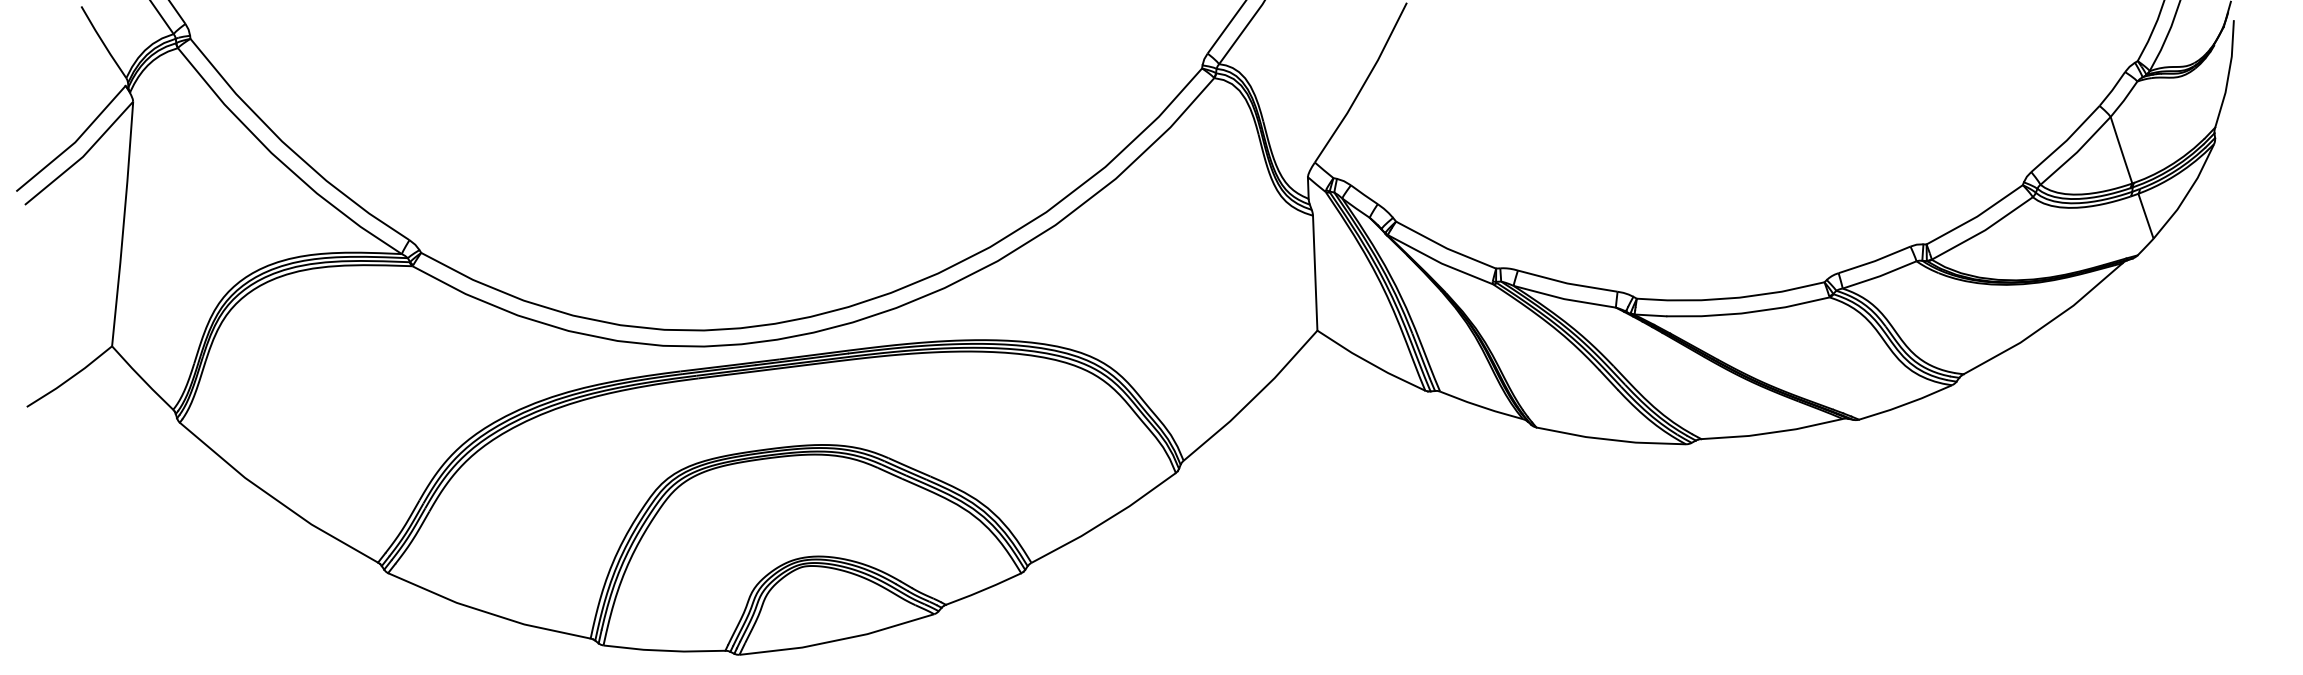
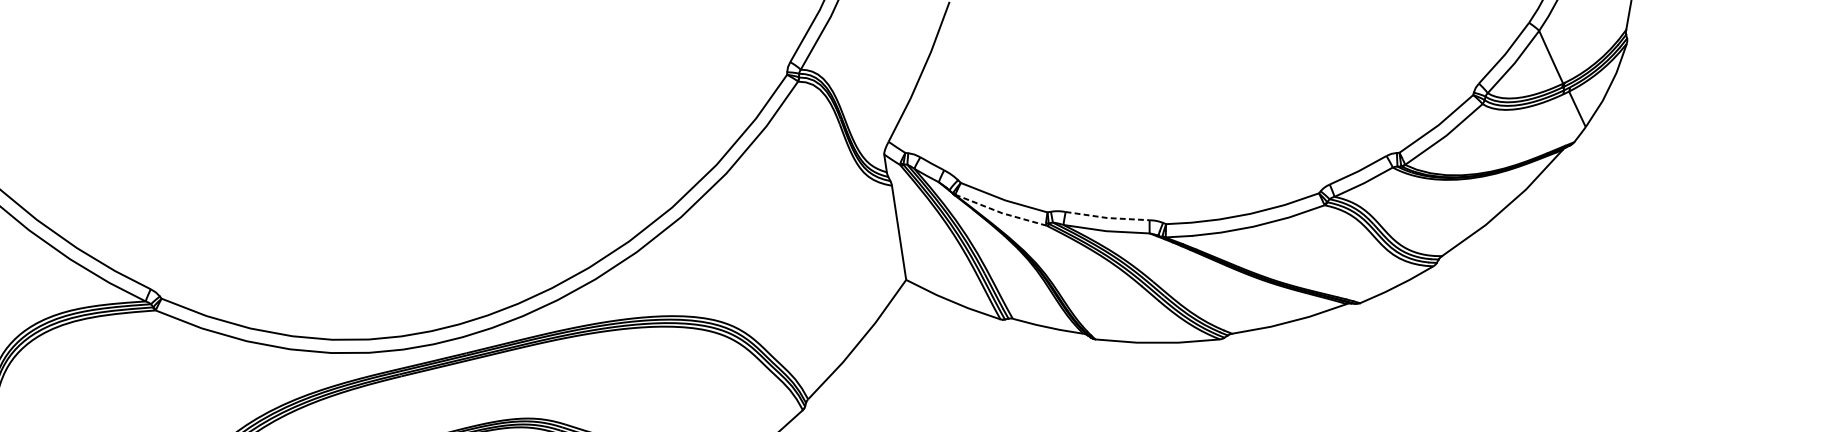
line: (1439, 262) -> (1000, 212), solid -> dashed
line: (1567, 283) -> (1107, 218), solid -> dashed

